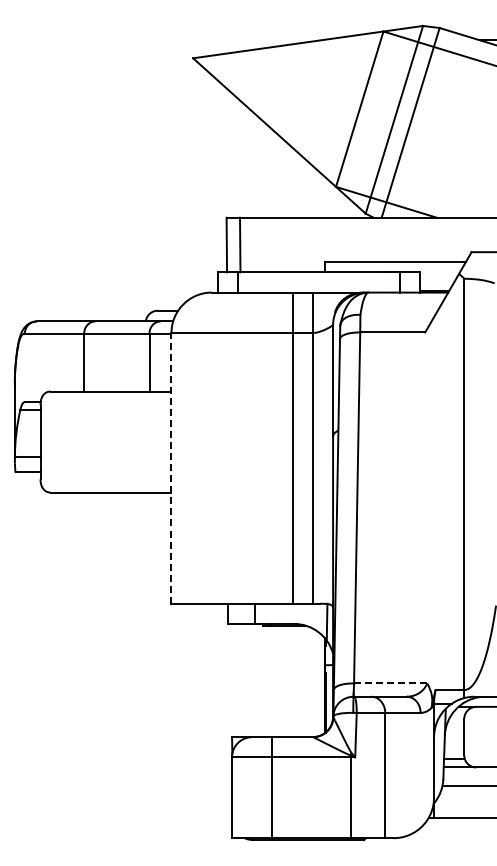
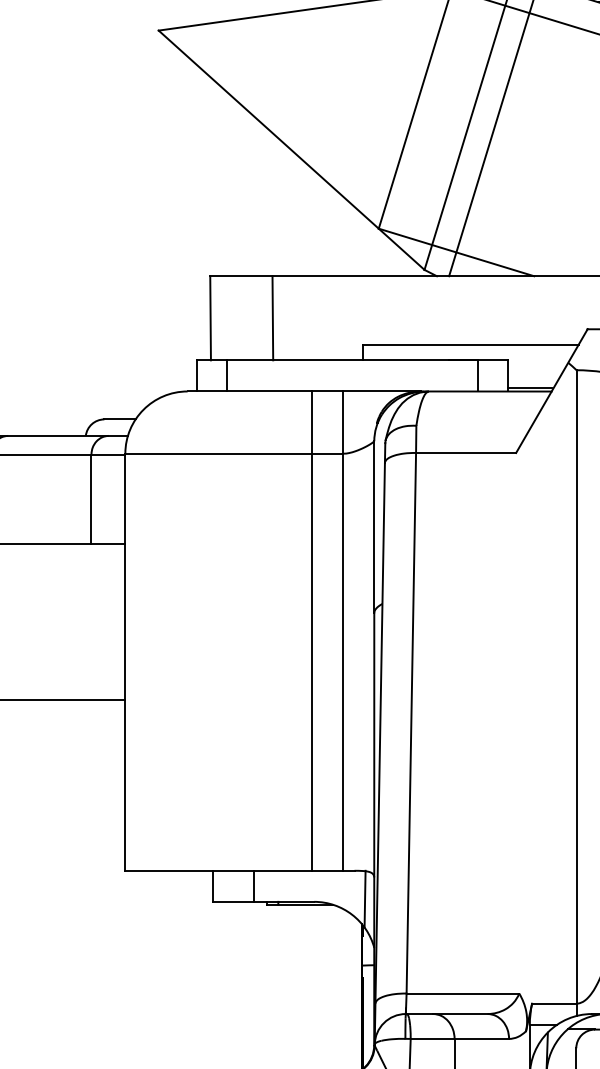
line: (240, 244) -> (273, 317), moved
line: (171, 467) -> (125, 660), dashed -> solid
line: (390, 683) -> (462, 993), dashed -> solid

